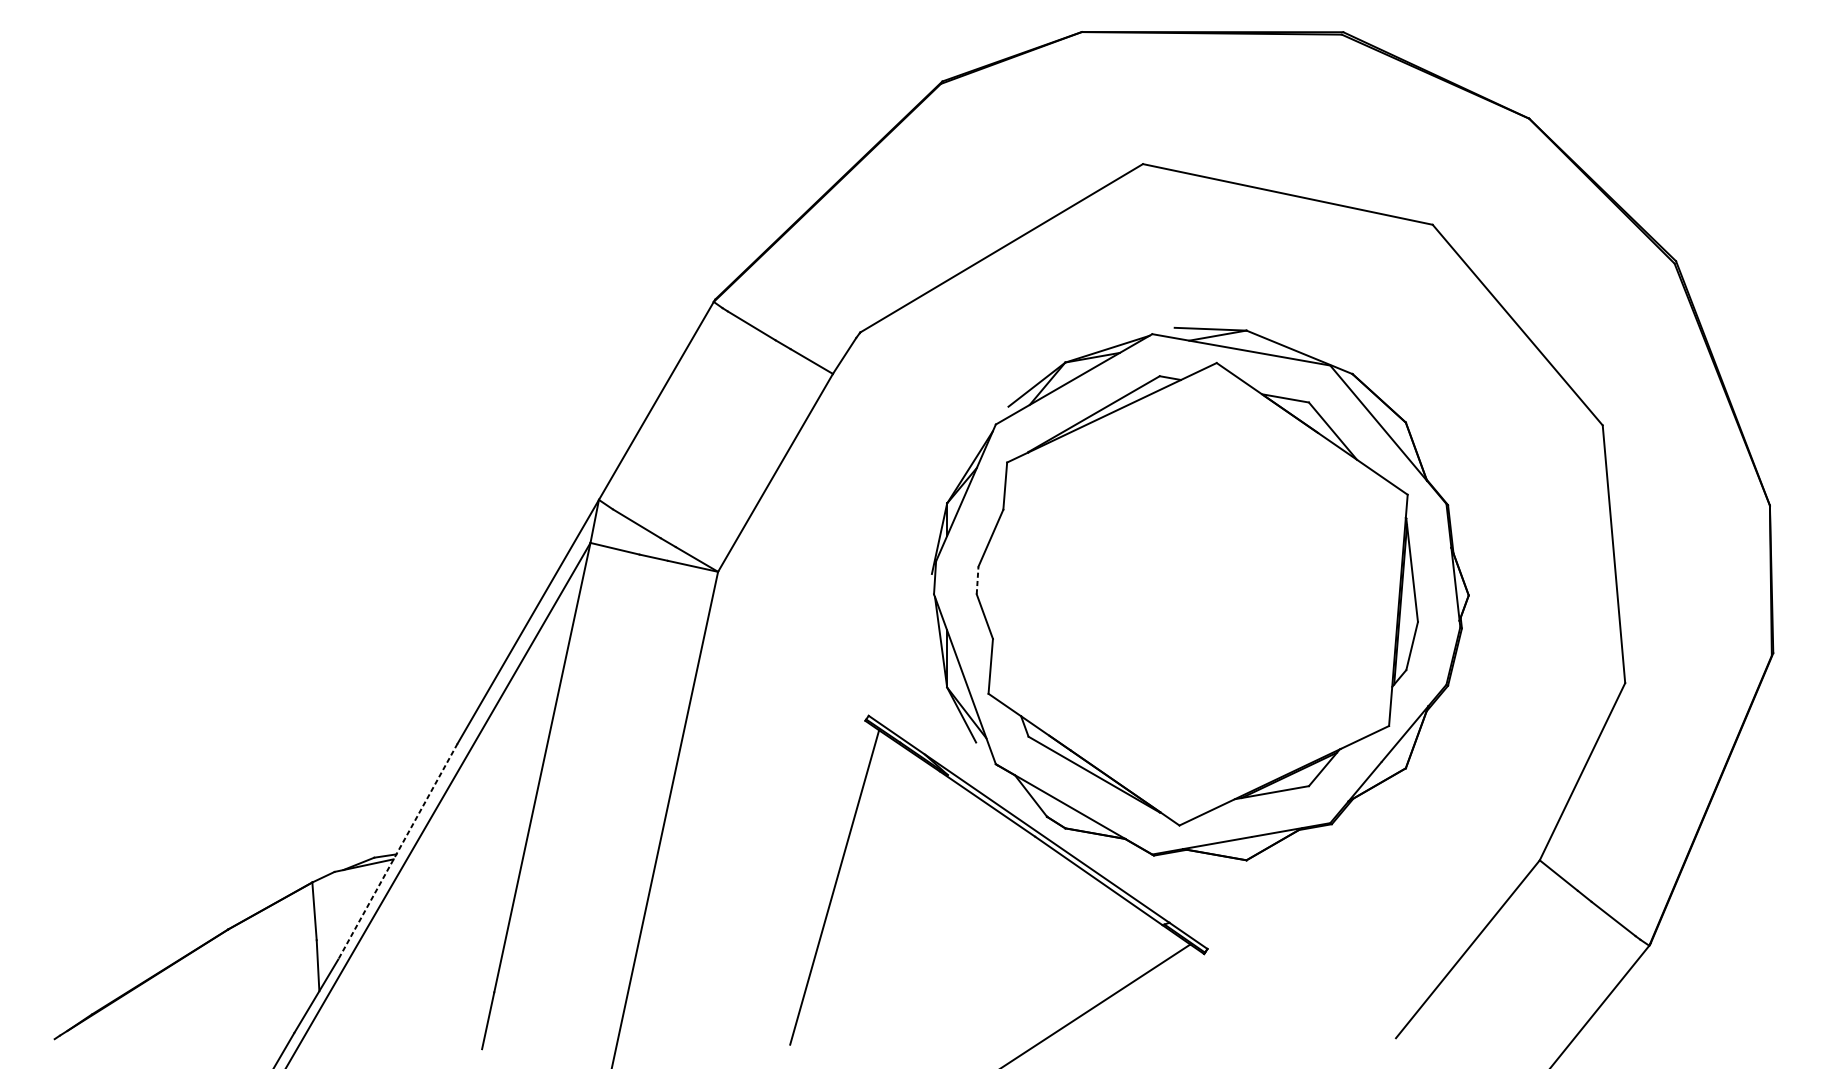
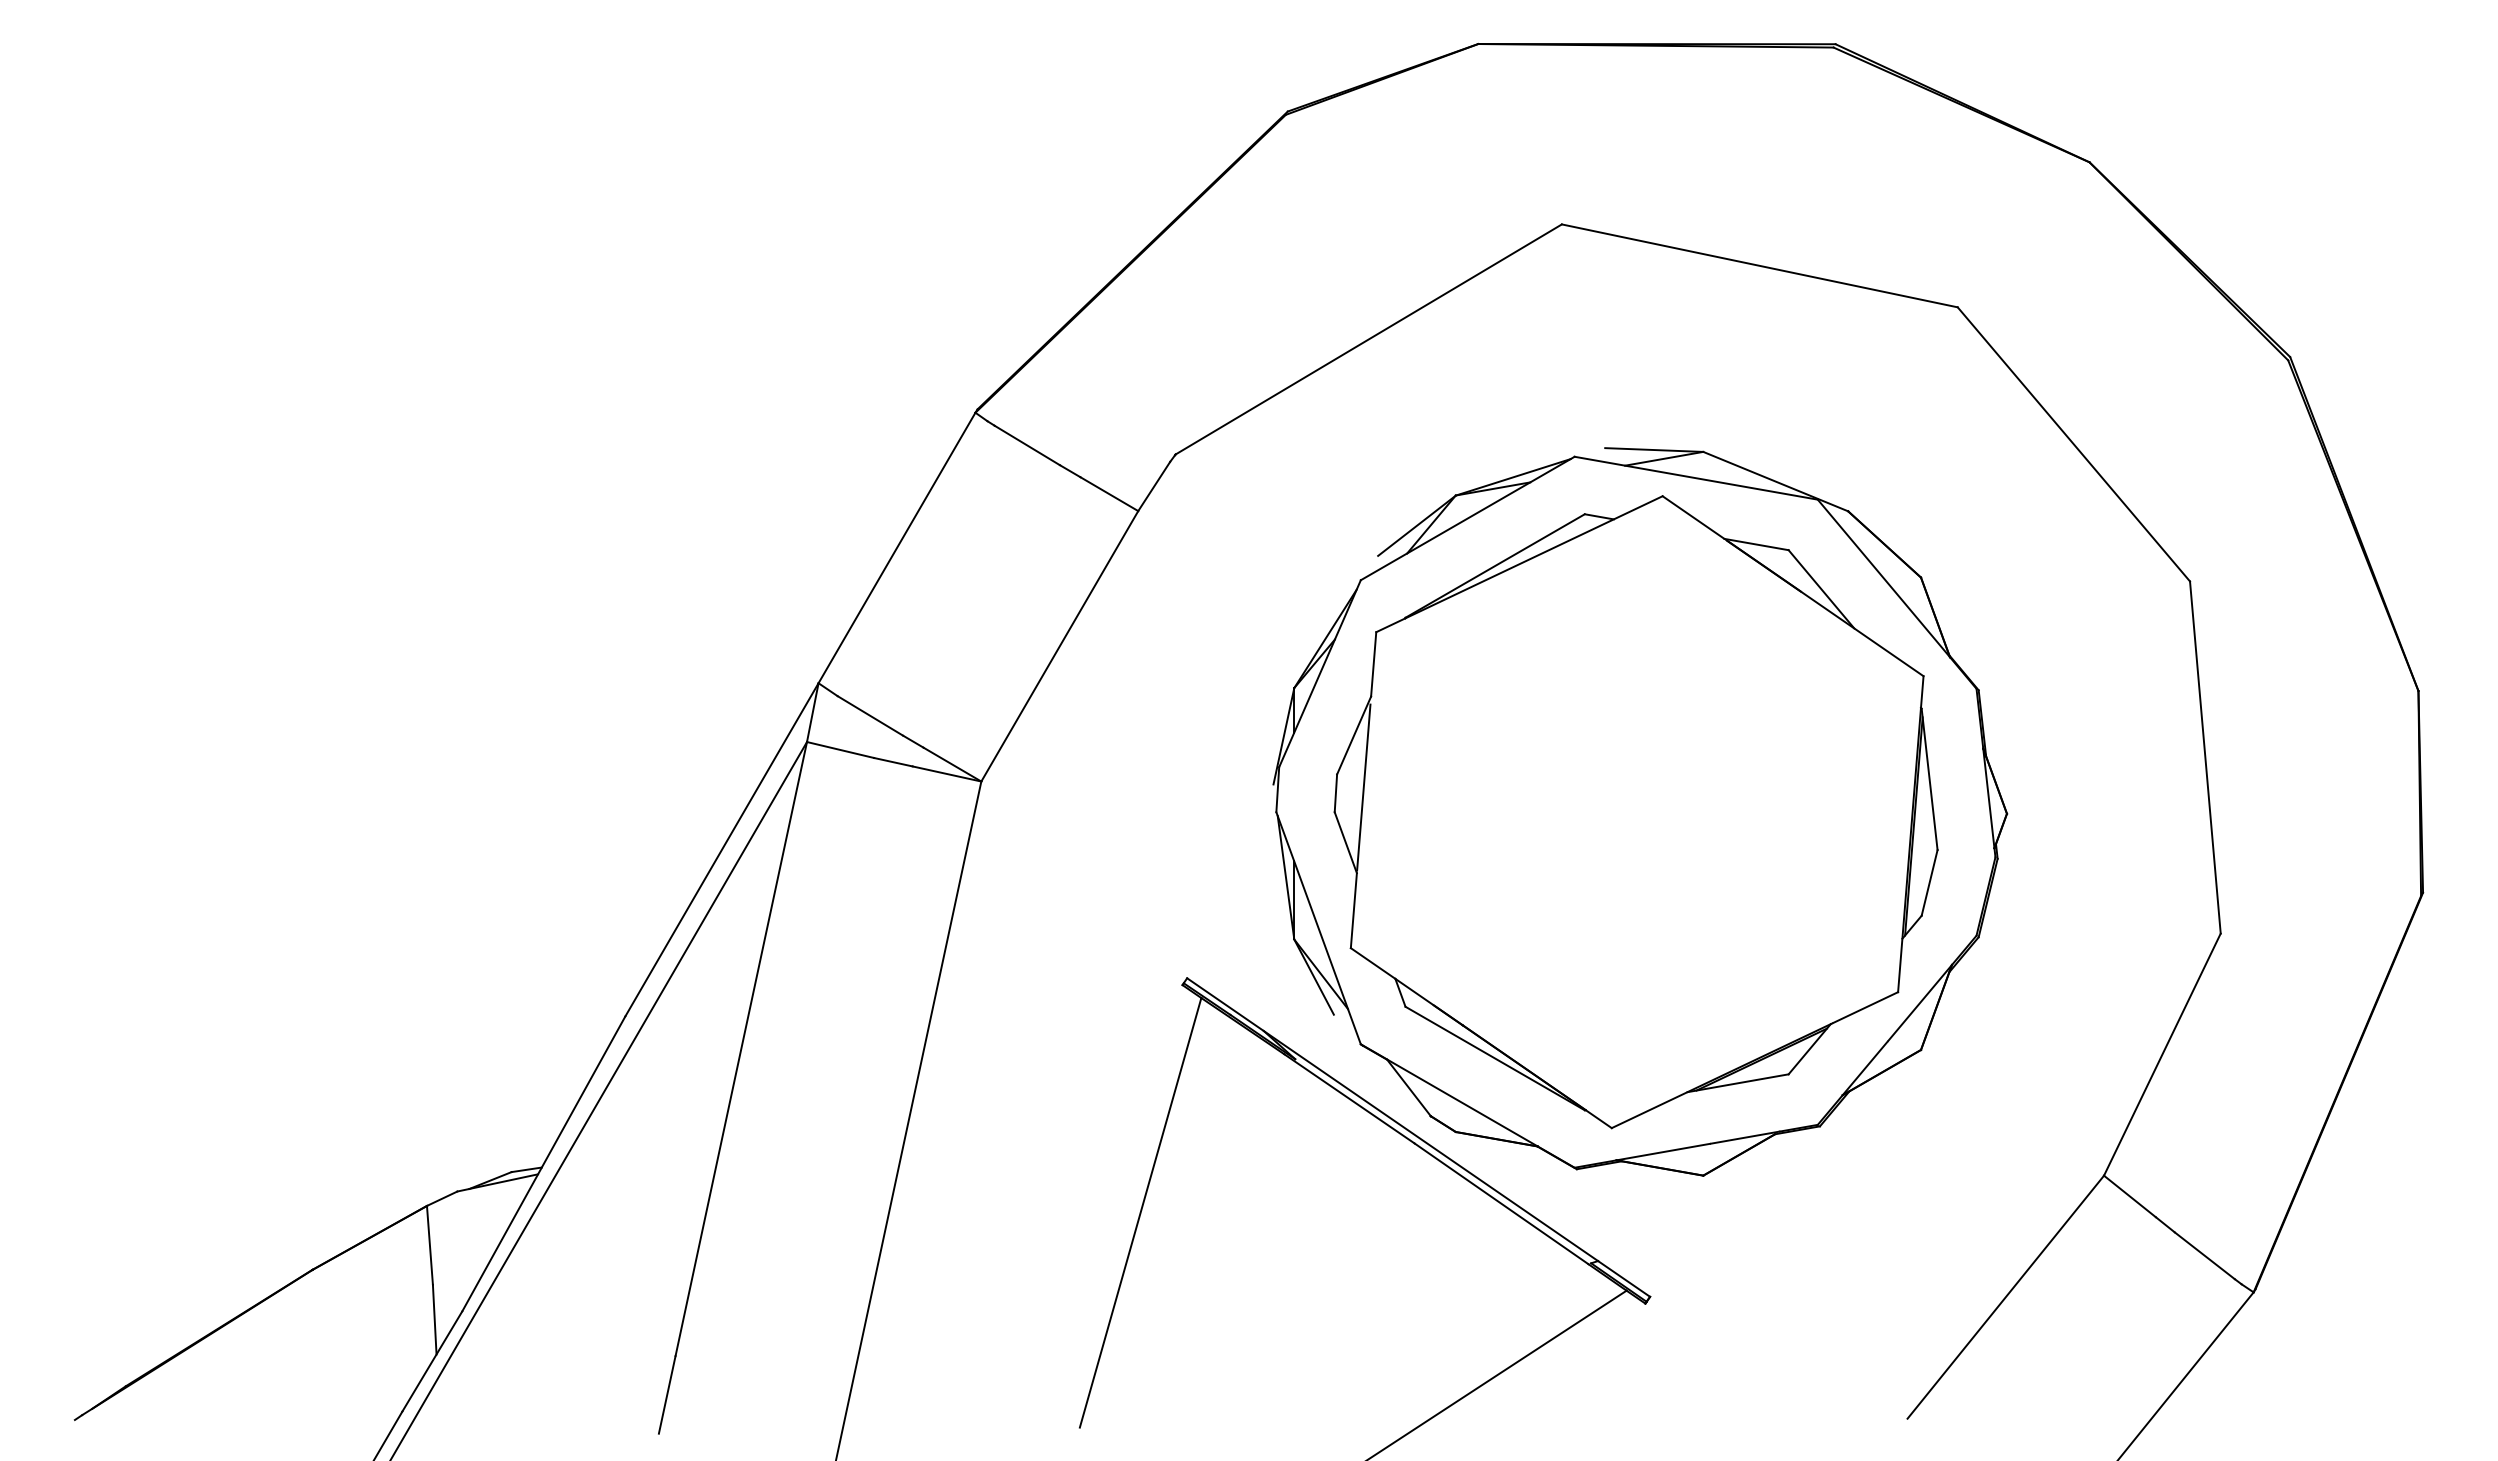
line: (997, 576) -> (1363, 787), added
line: (977, 580) -> (1335, 793), dashed -> solid
line: (397, 851) -> (543, 1163), dashed -> solid

